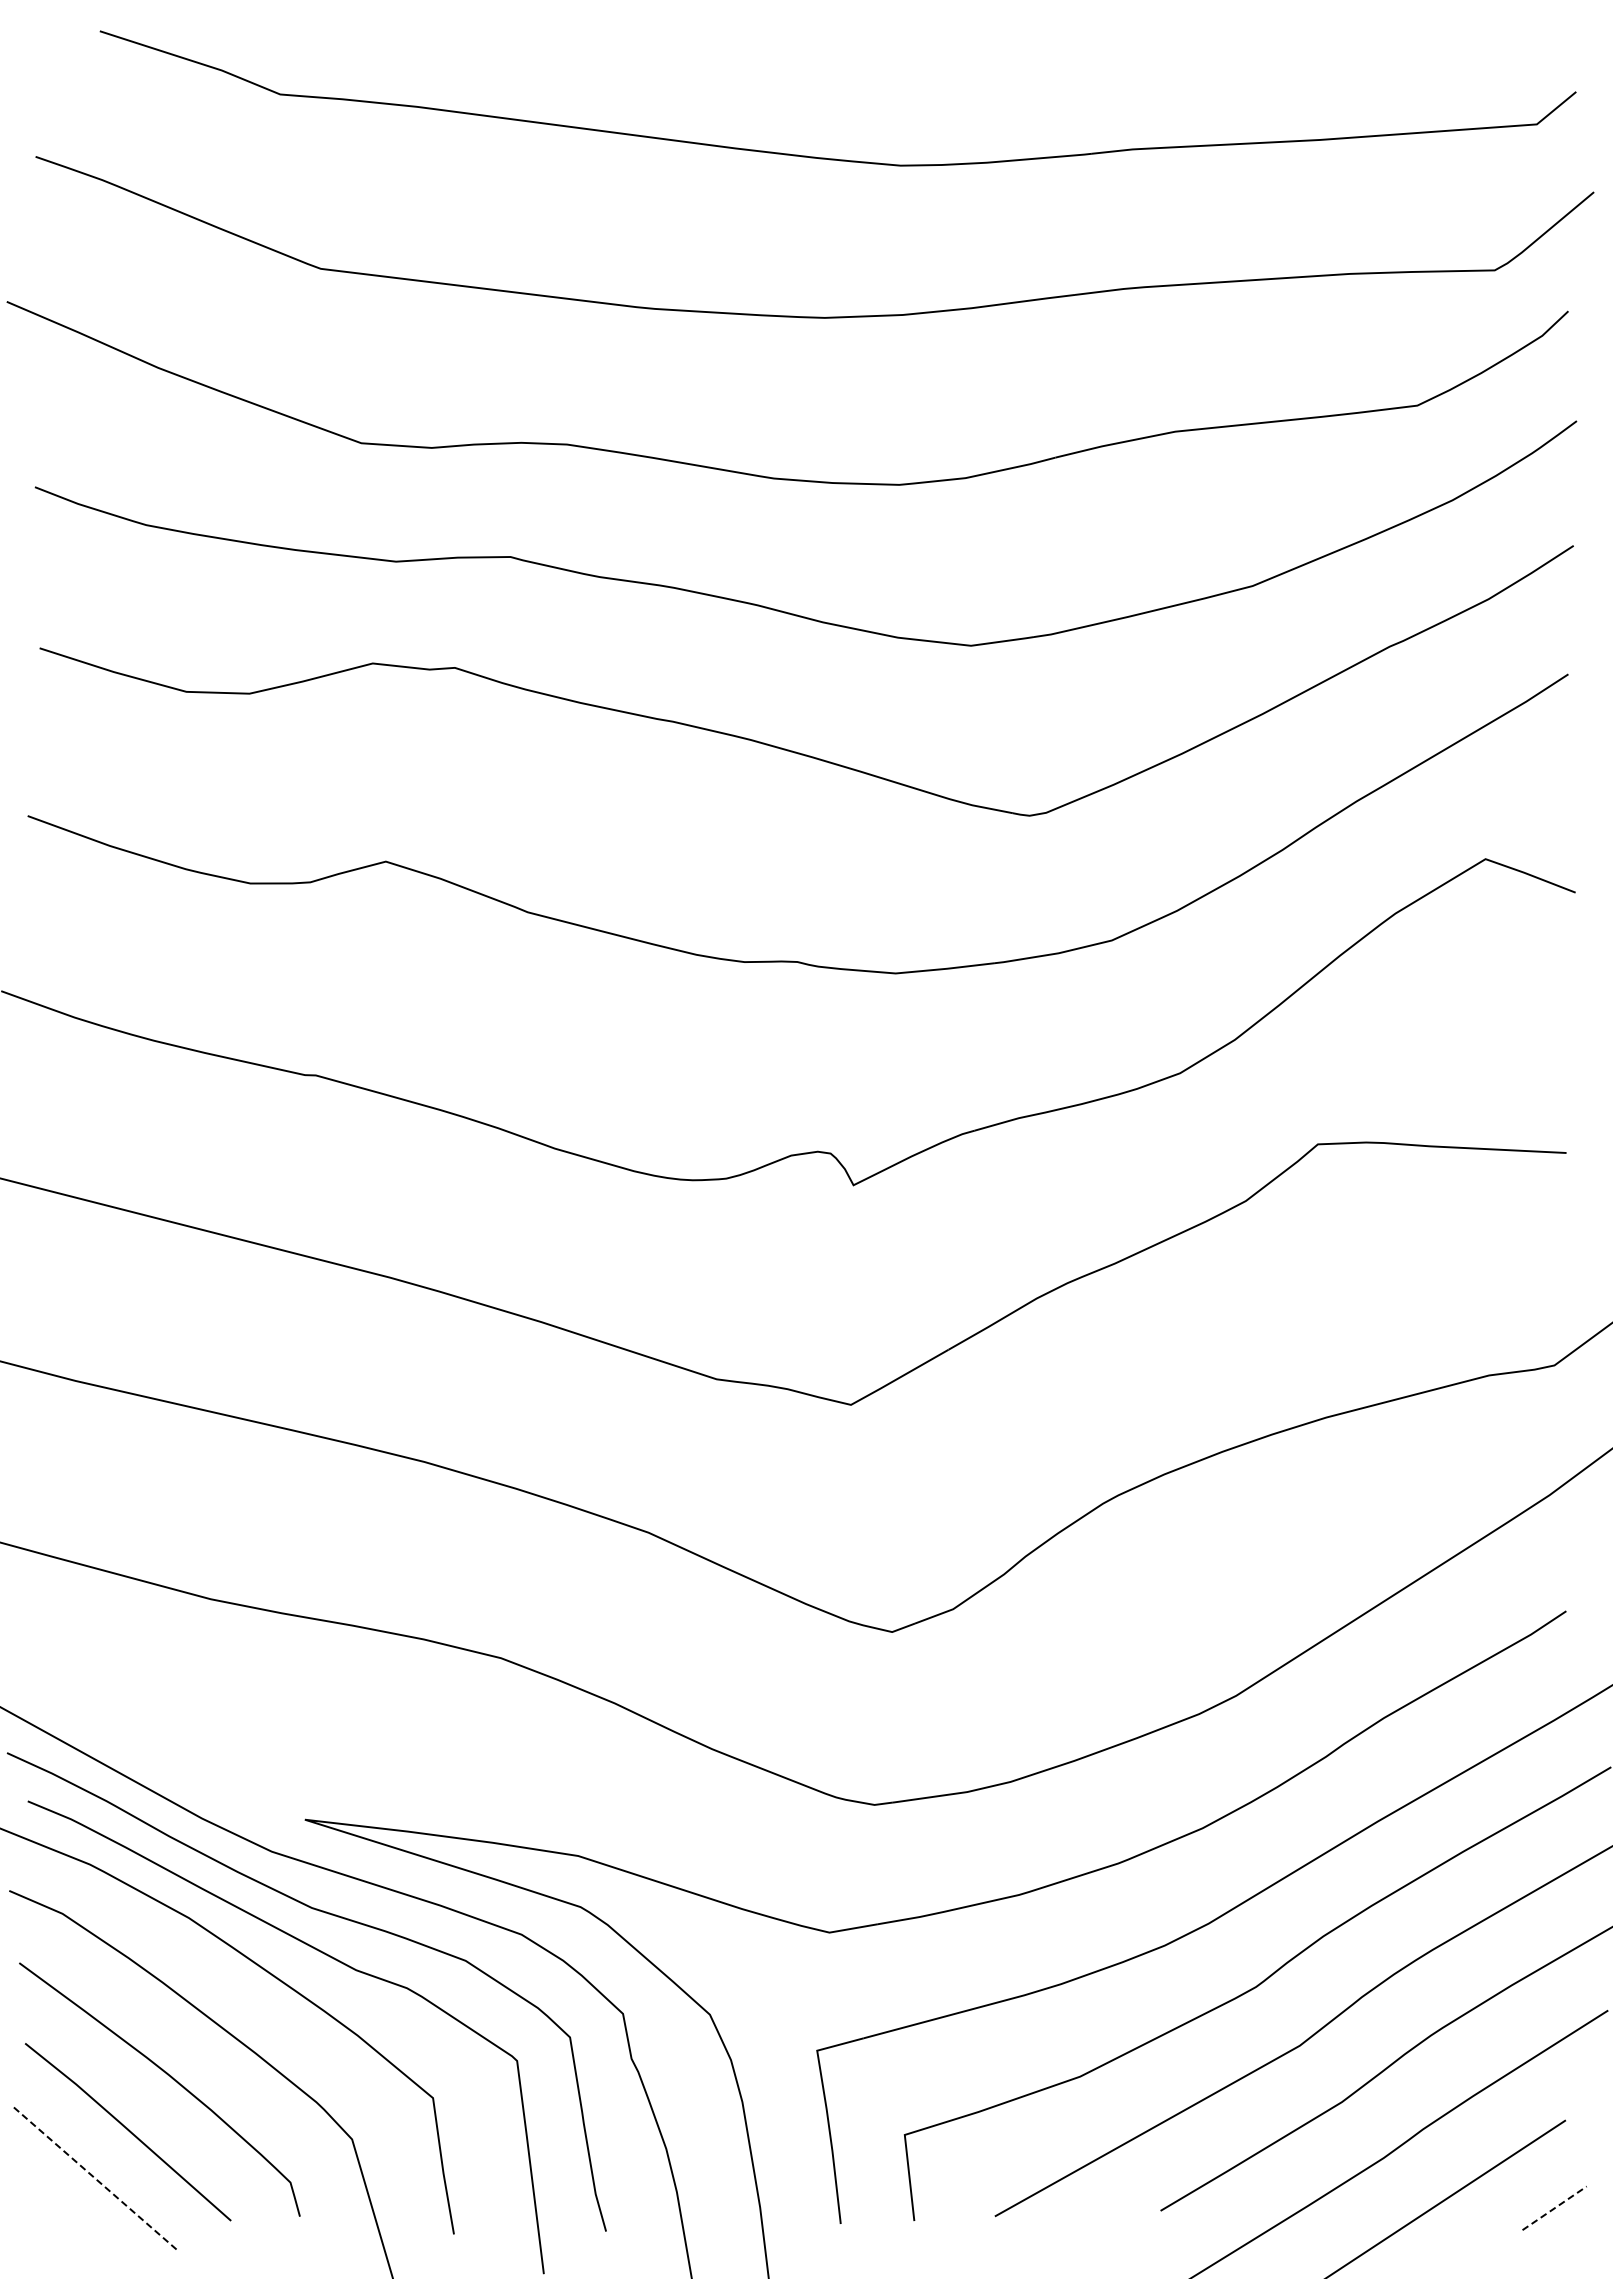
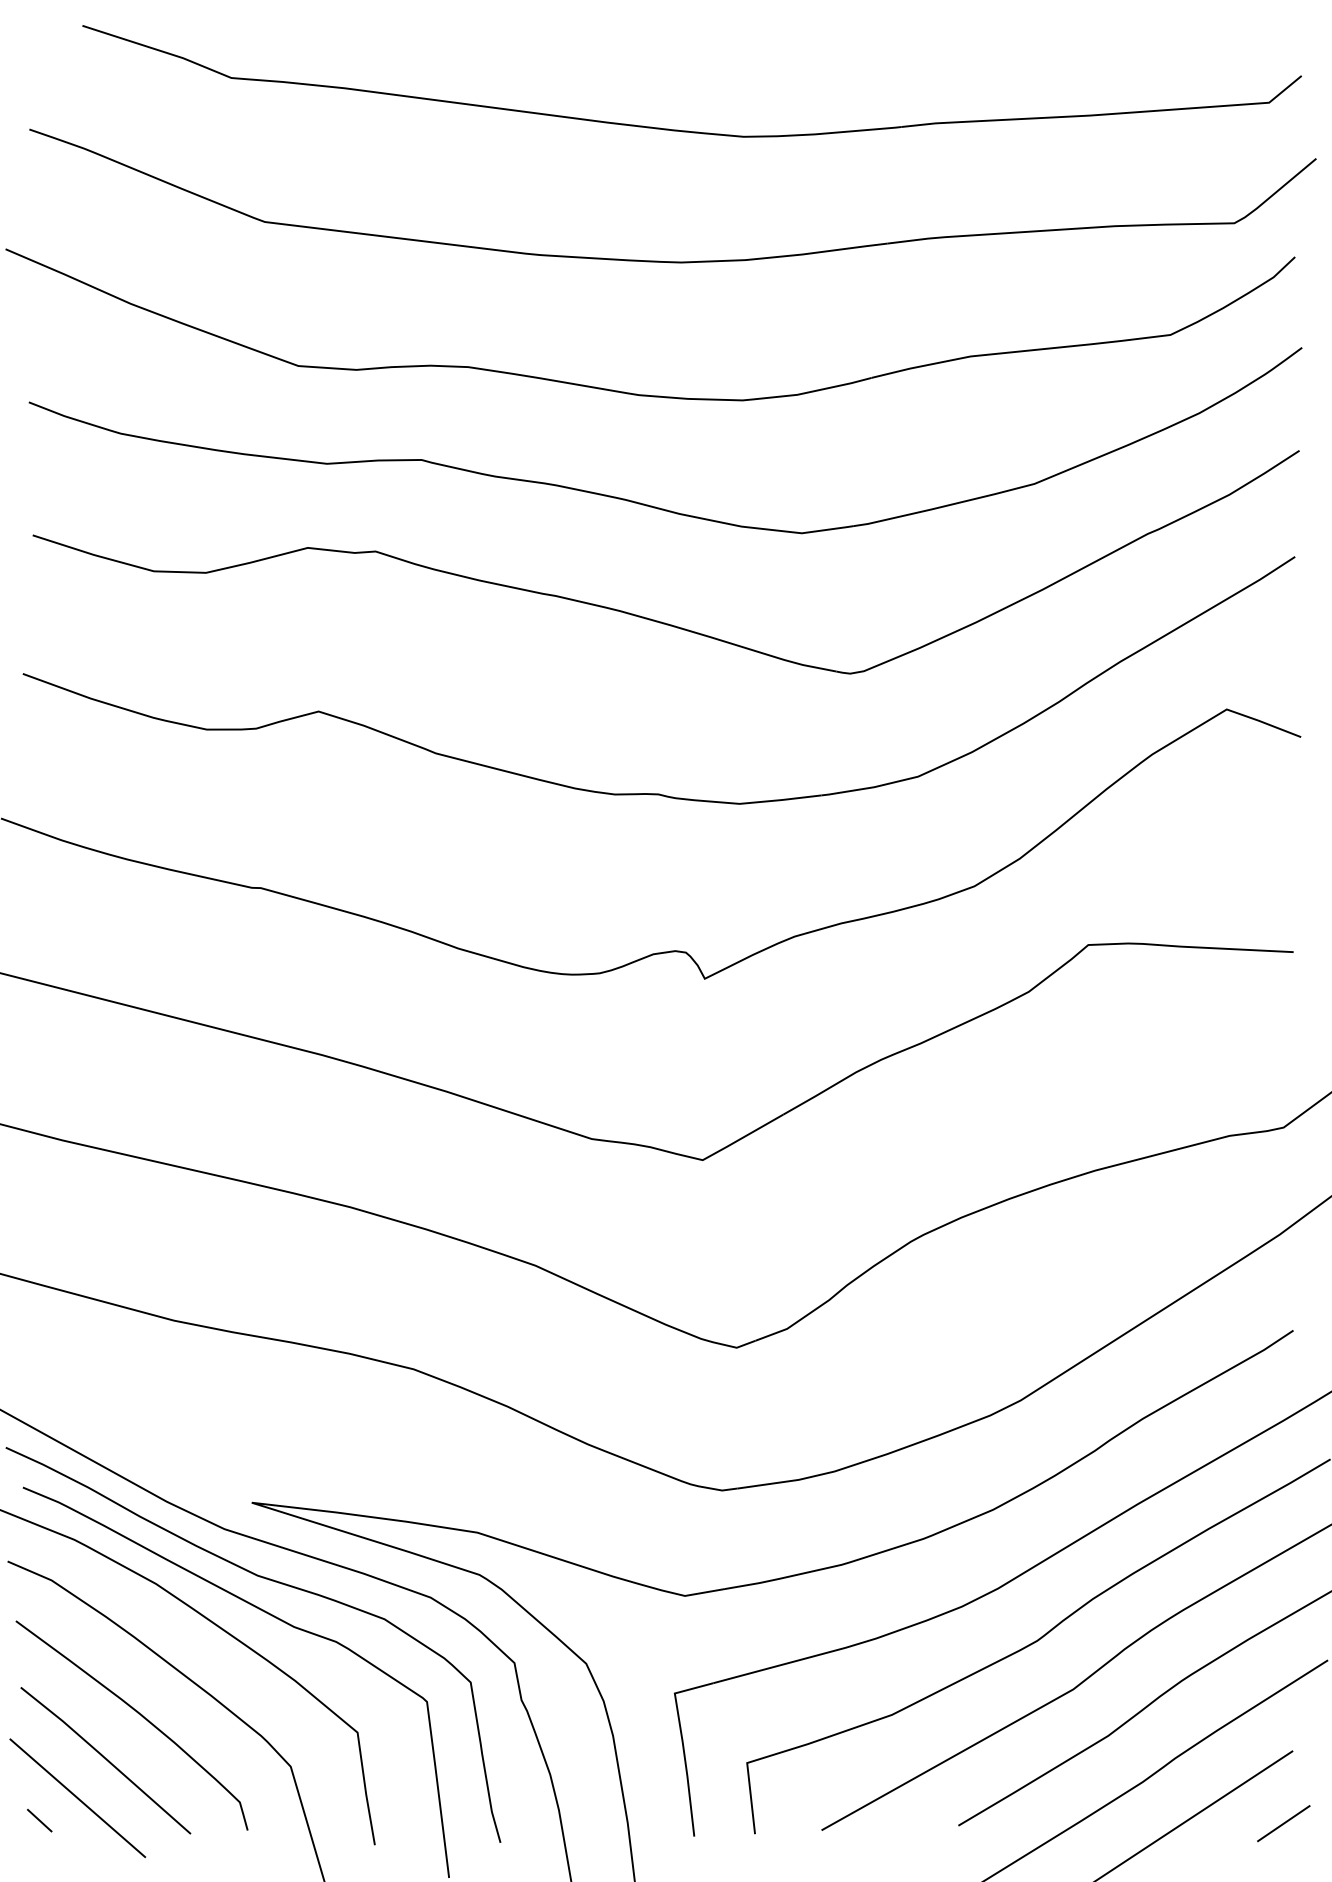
line: (93, 2177) -> (77, 1798), dashed -> solid
line: (47, 2204) -> (39, 1820), added
line: (1554, 2208) -> (1283, 1823), dashed -> solid

